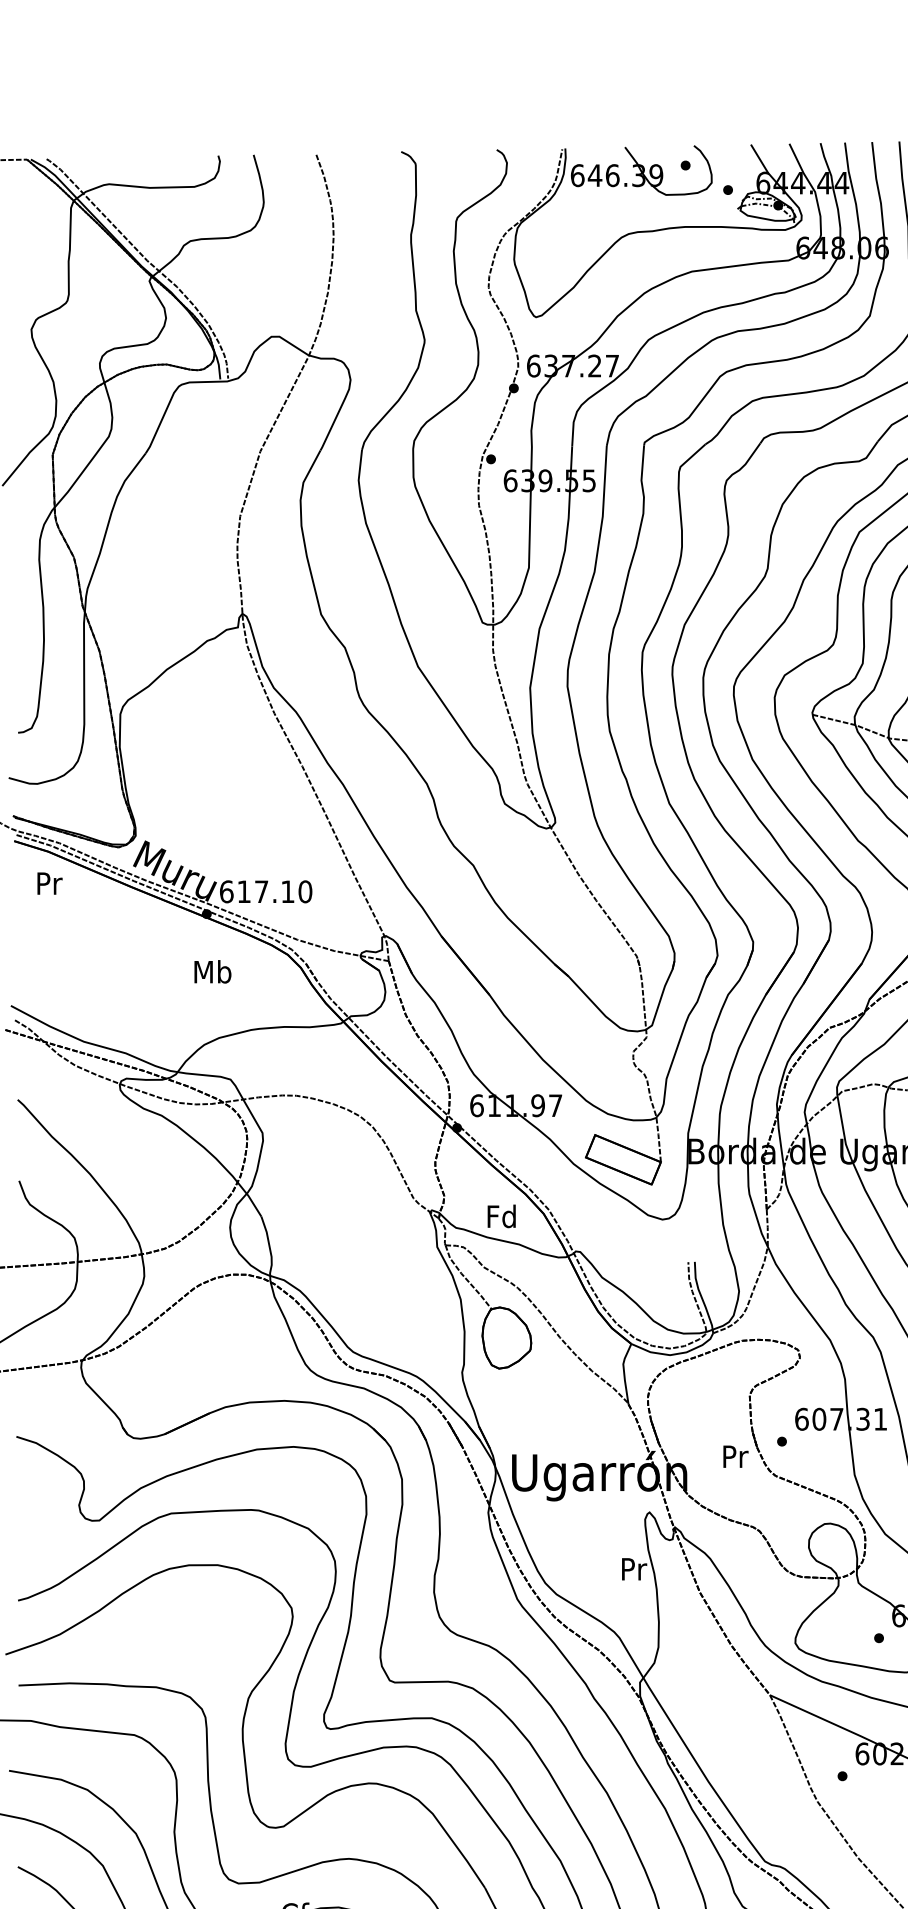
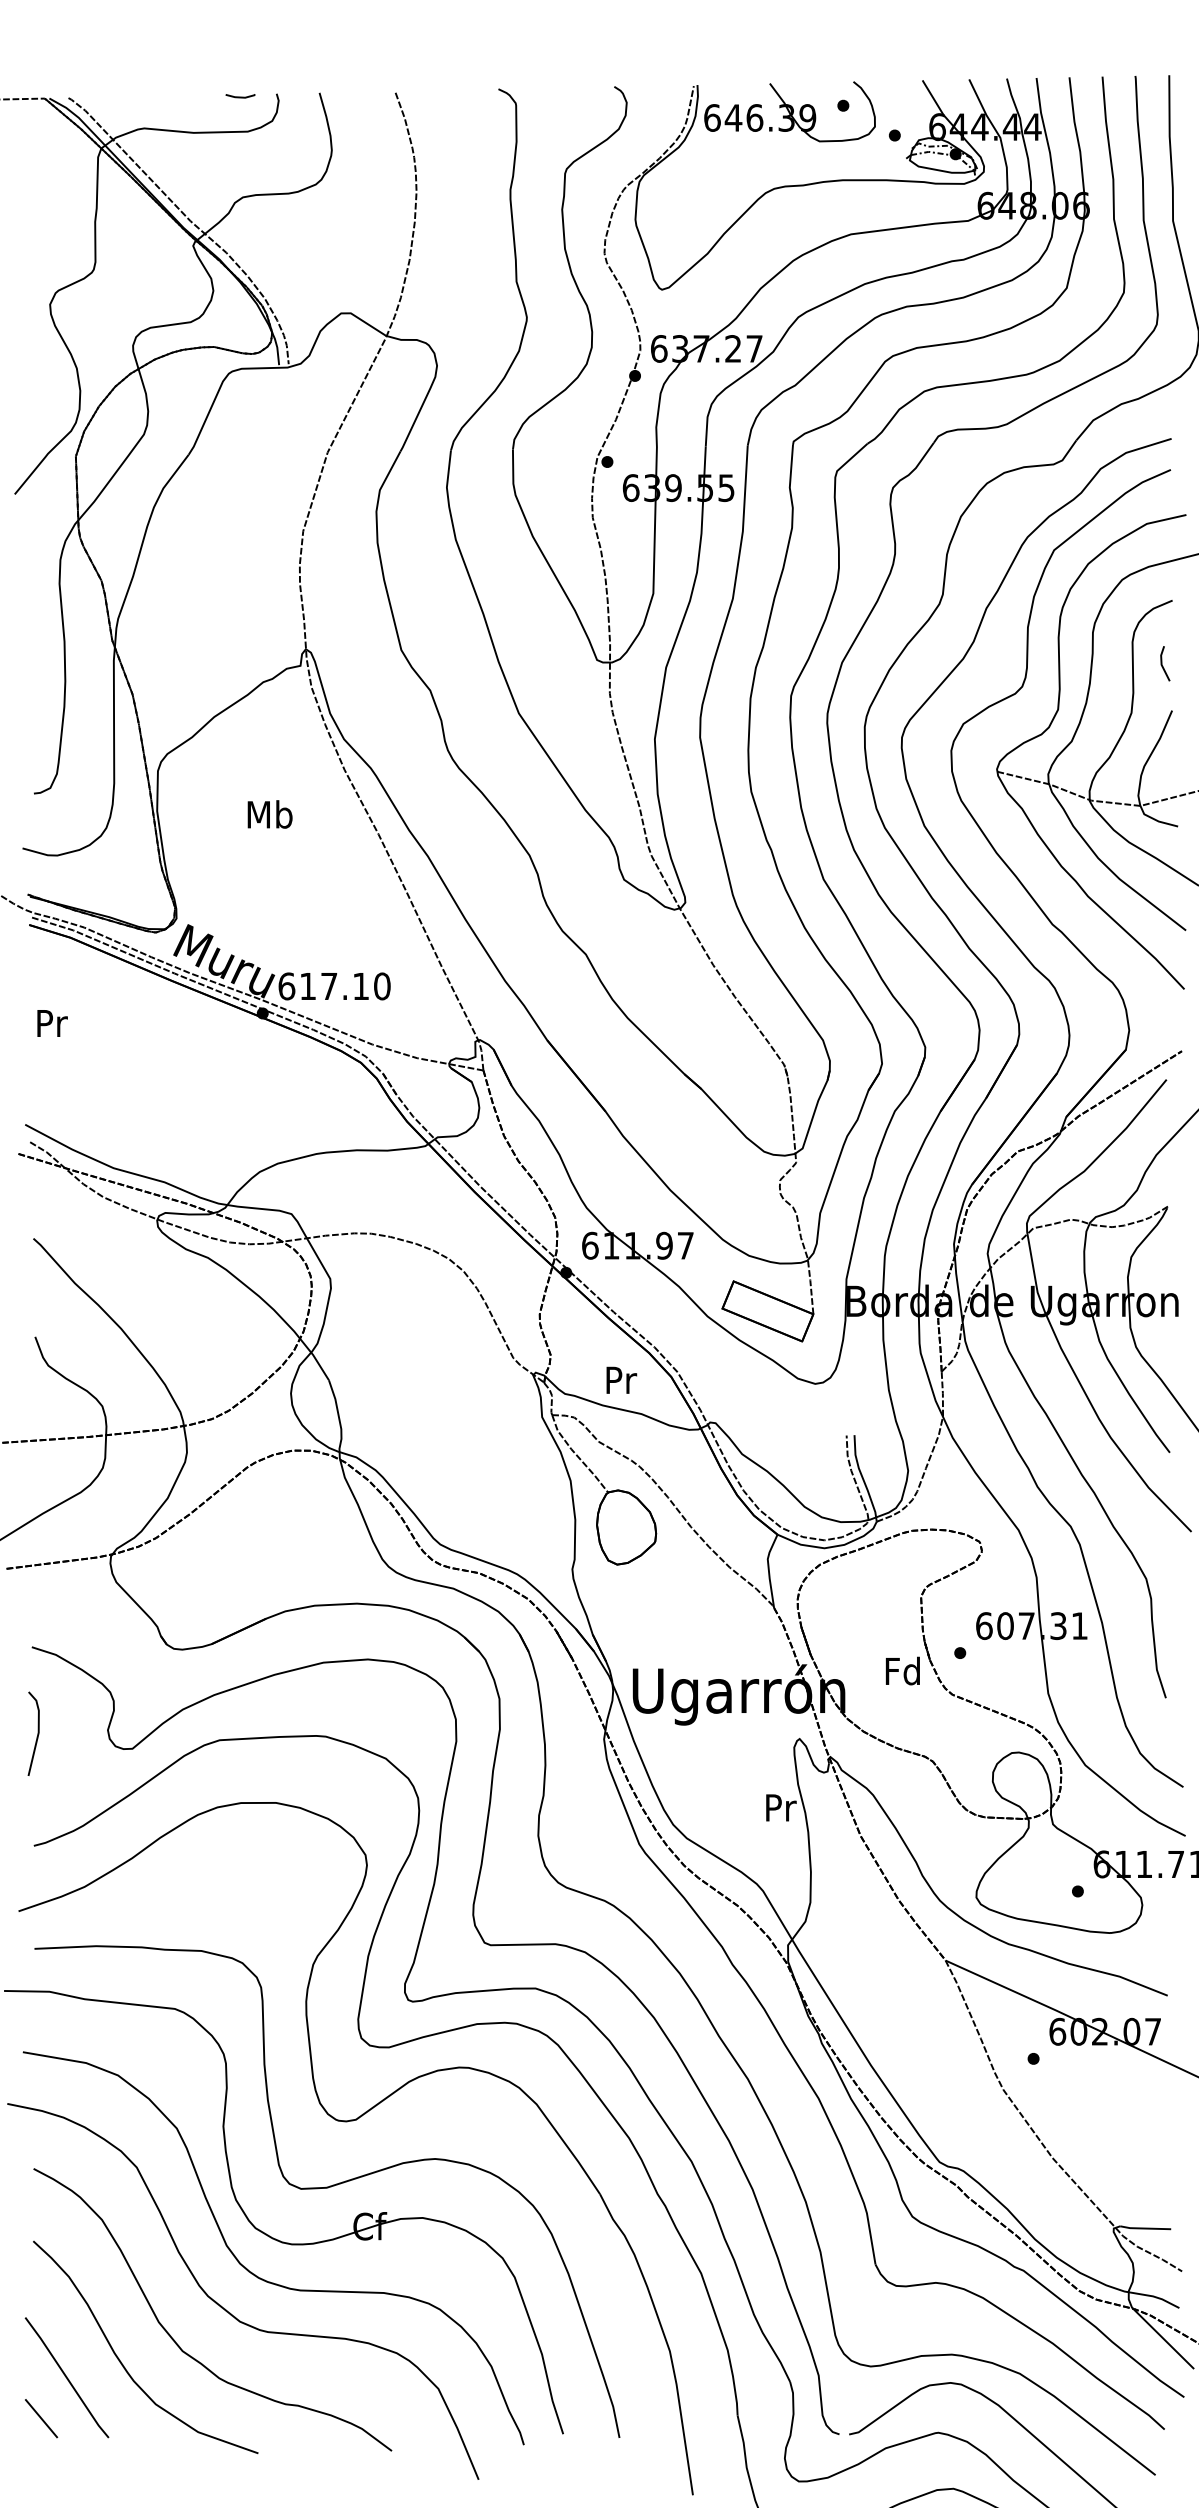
line: (188, 157) -> (240, 96), added
text: (49, 883) -> (52, 1023), moved
text: (212, 971) -> (269, 814), moved
text: (501, 1215) -> (620, 1379), Fd -> Pr
text: (734, 1455) -> (902, 1670), Pr -> Fd
line: (21, 1507) -> (37, 1733), added

